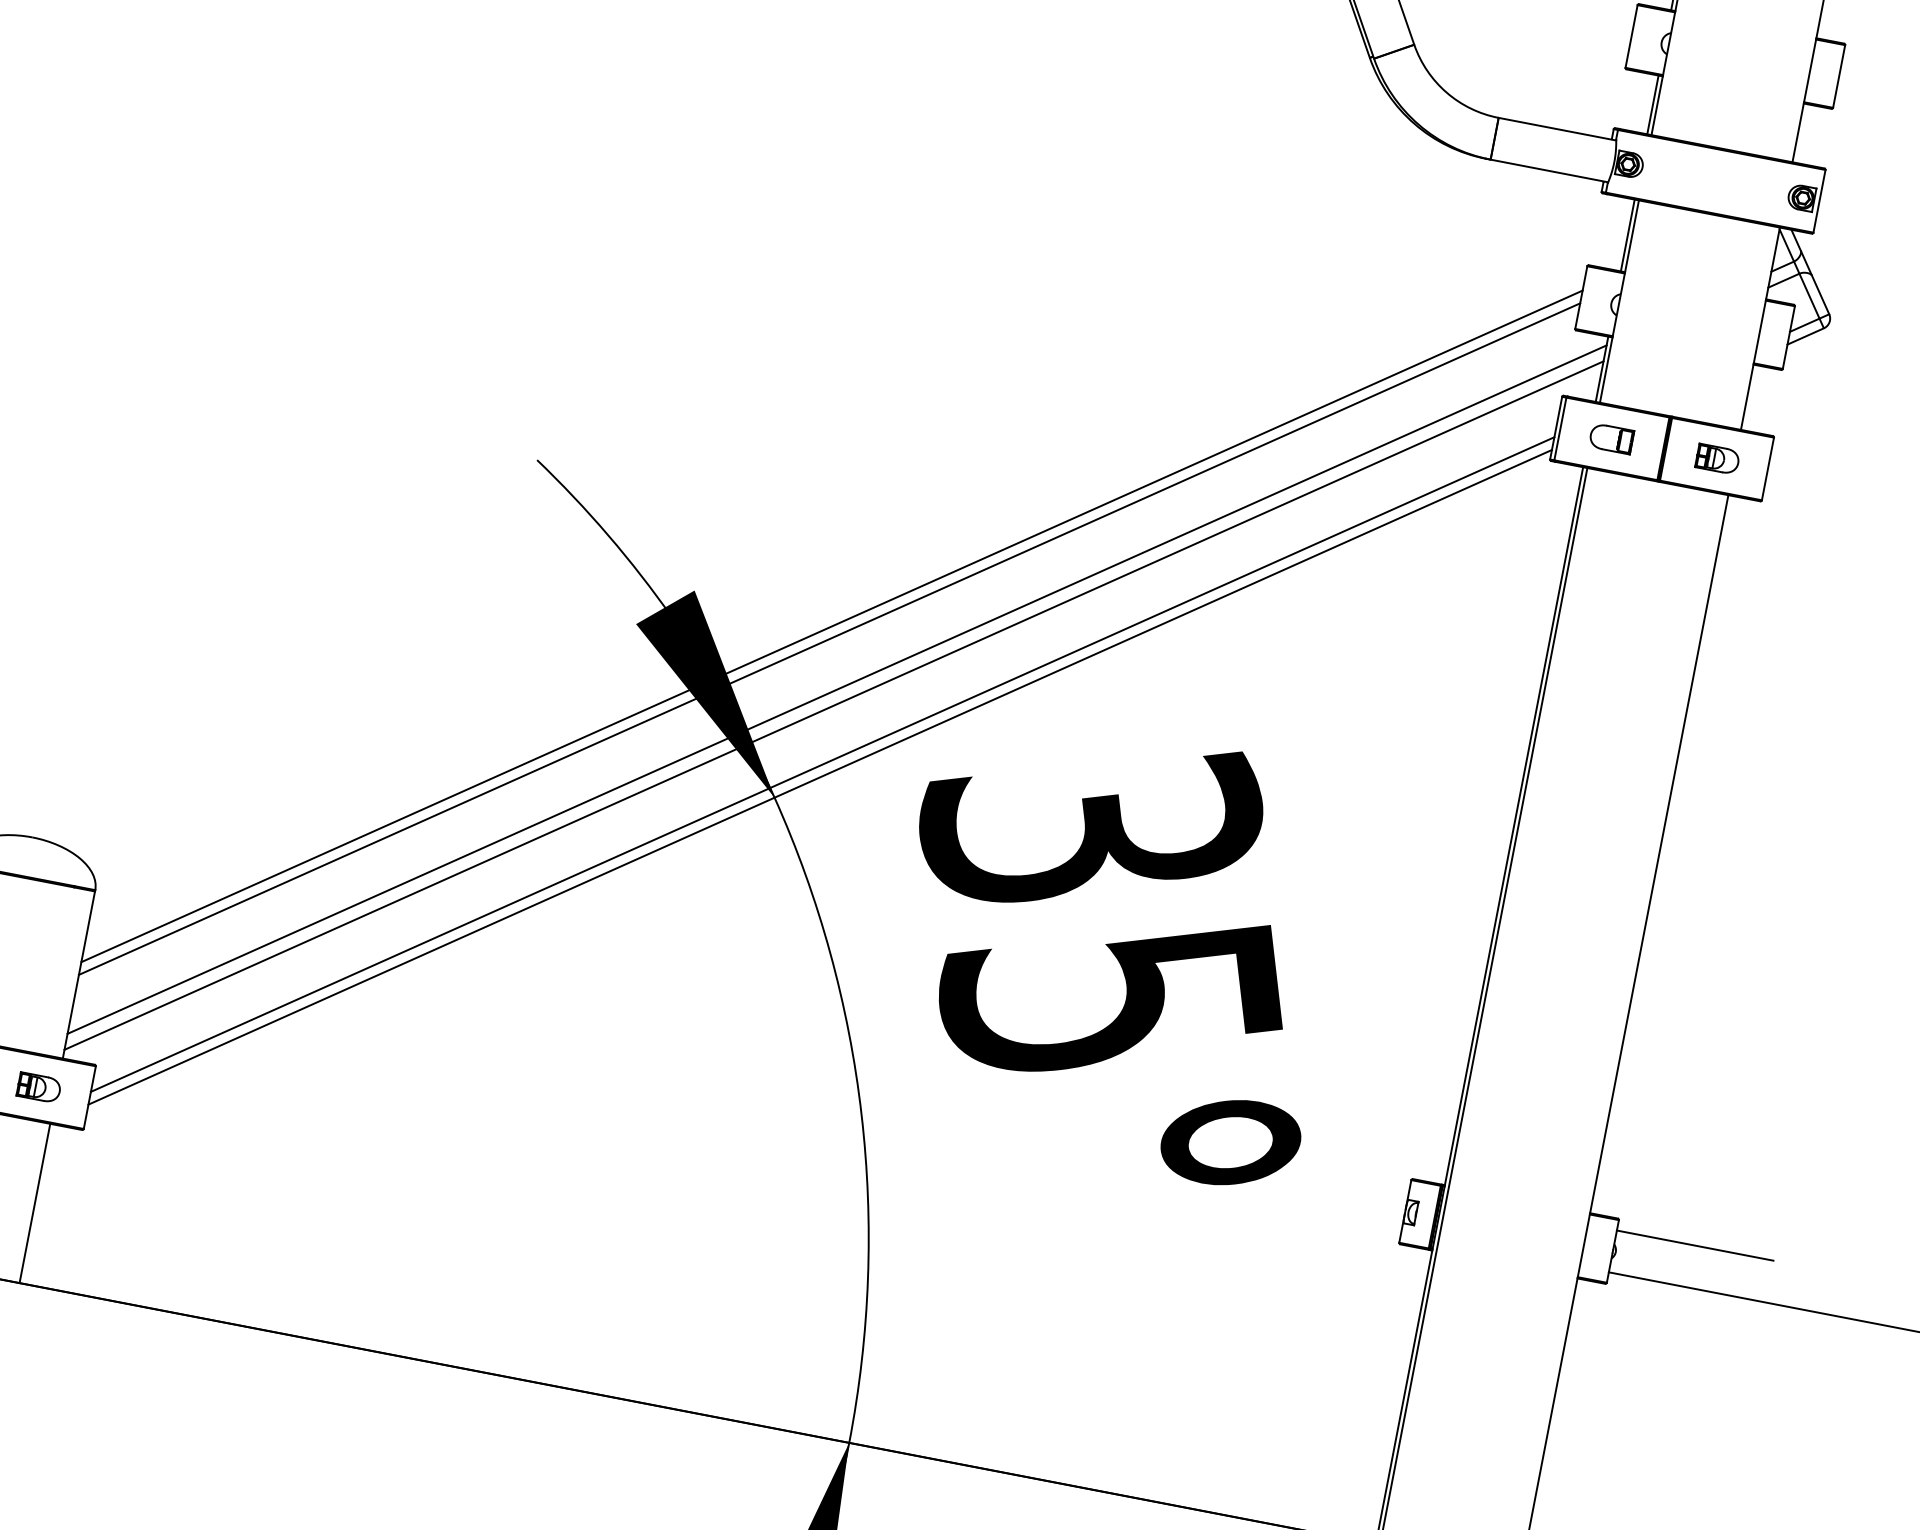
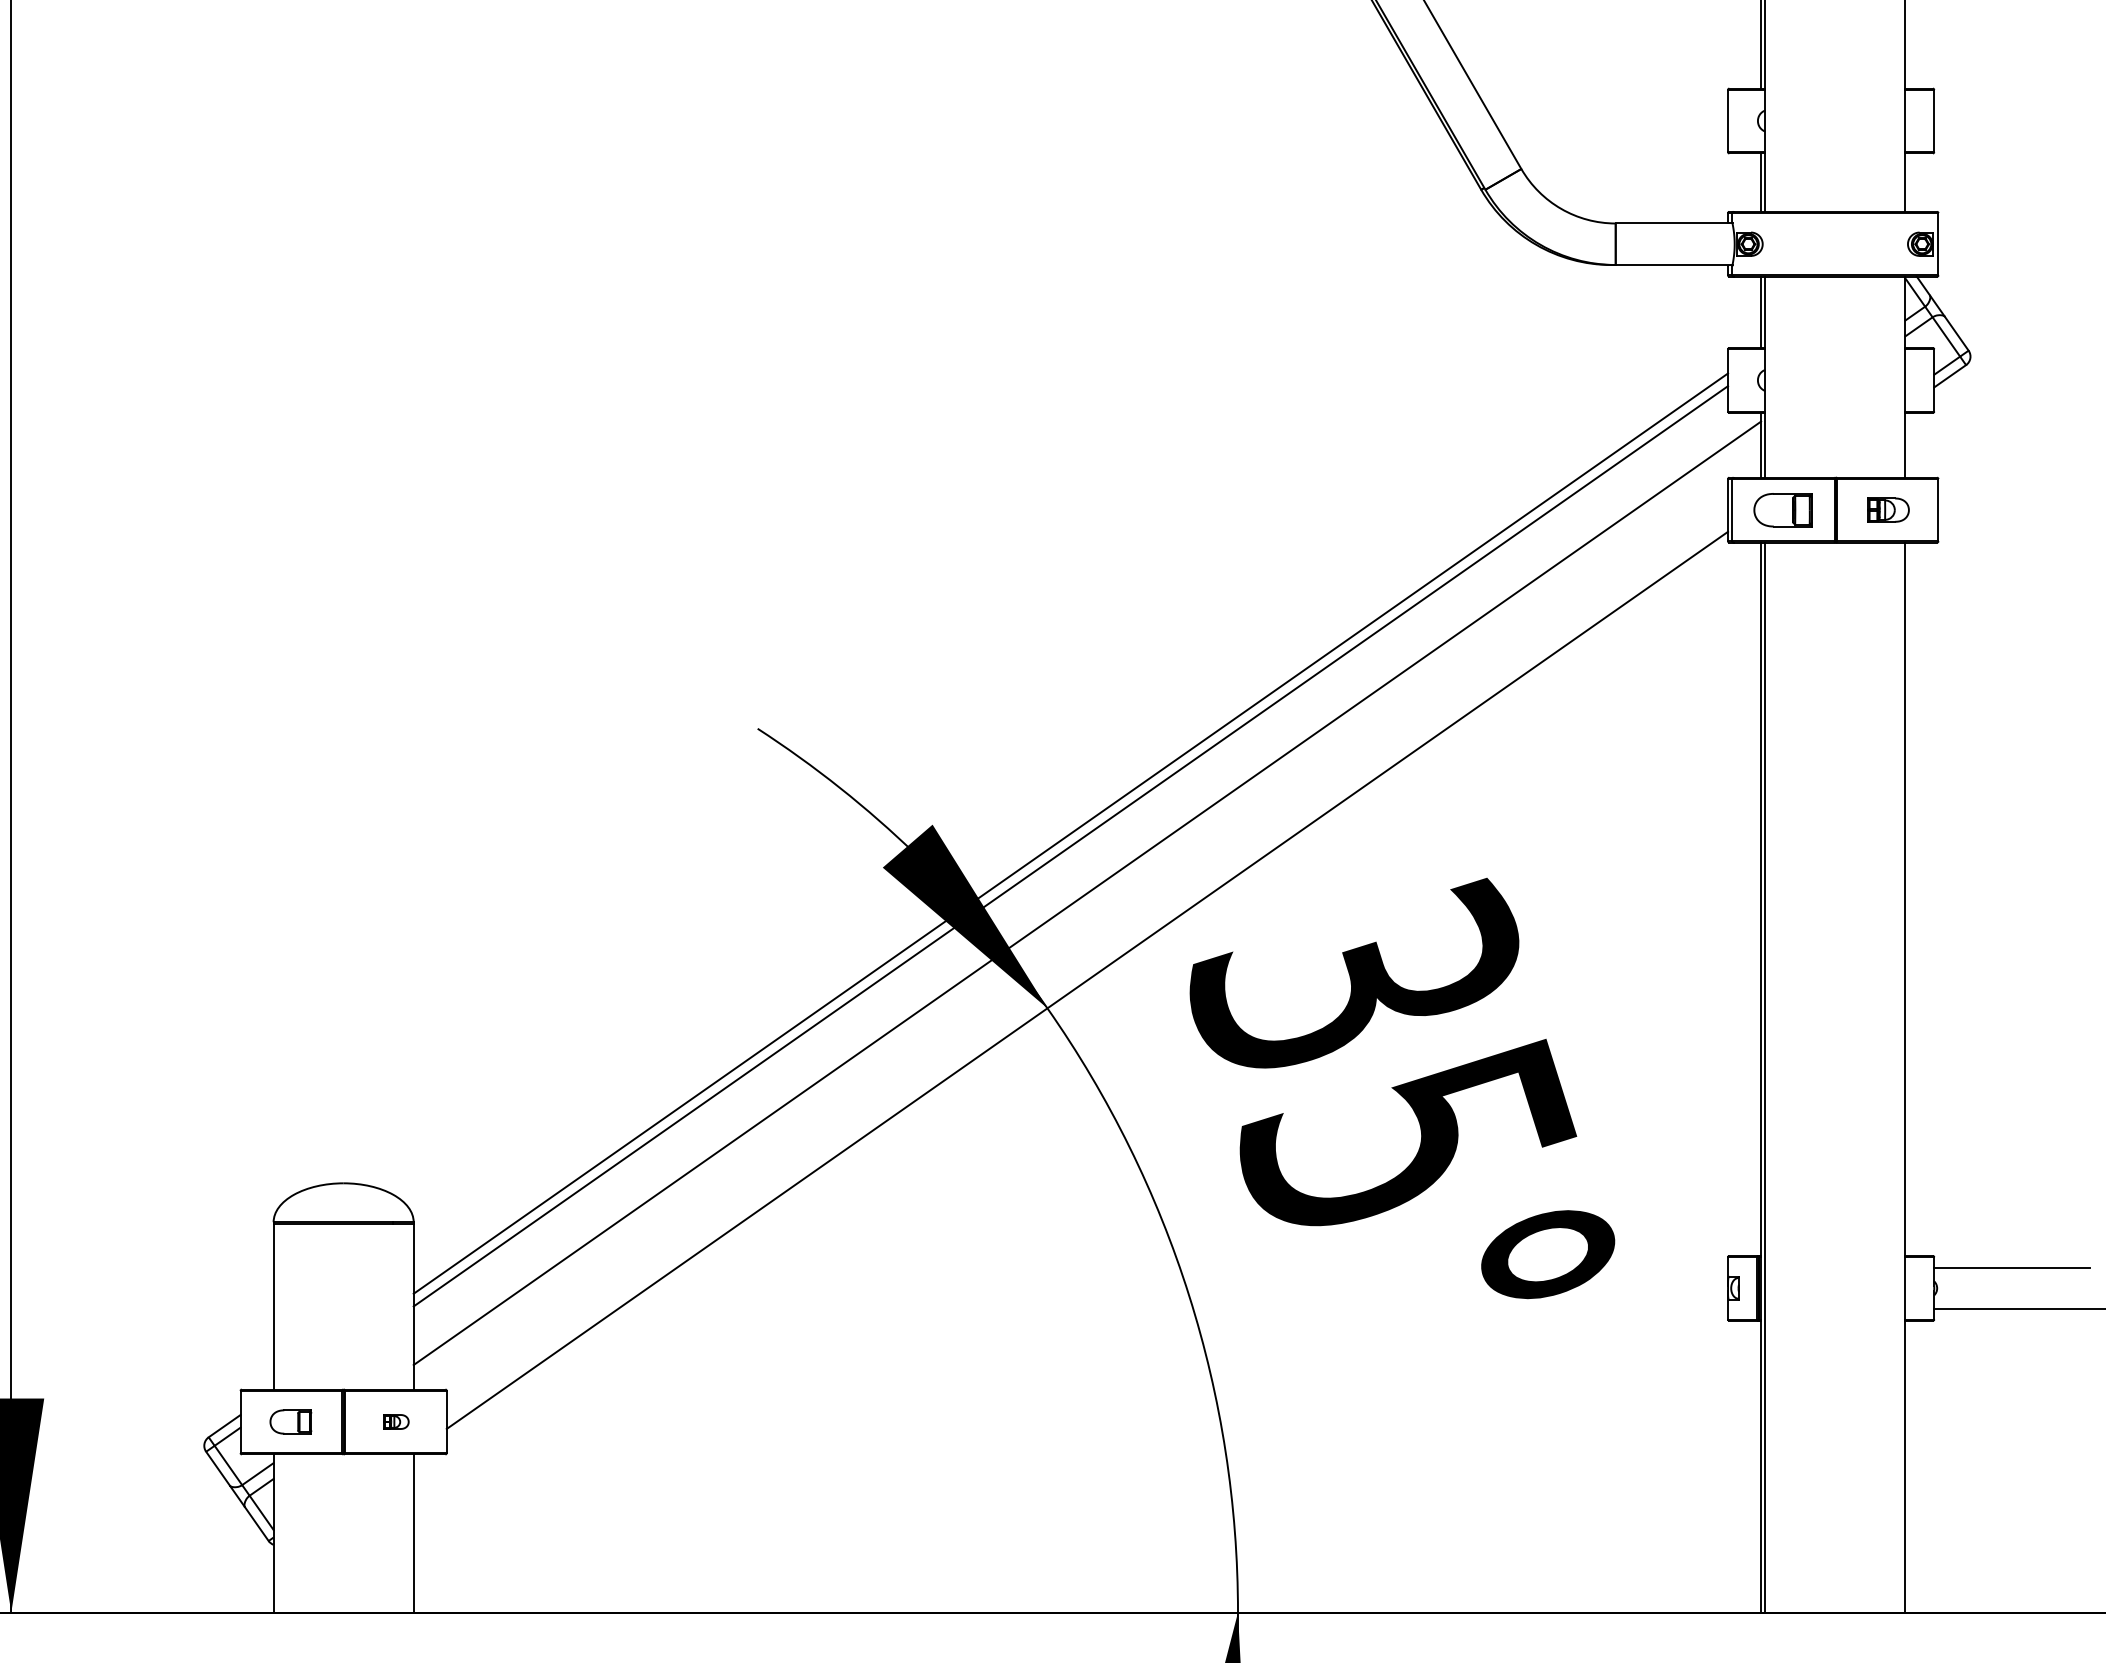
part: (1611, 438) -> (1782, 509), size x1.4
line: (834, 704) -> (1087, 908), removed
line: (822, 764) -> (1087, 967), removed
part: (39, 1087) -> (396, 1421), size x0.6

